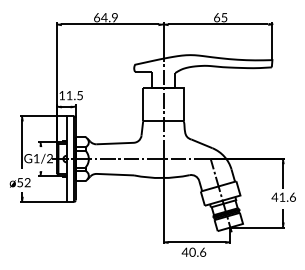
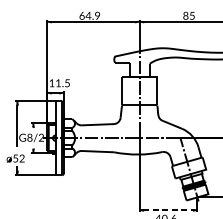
text: (216, 17) -> (185, 15), 65 -> 85
text: (36, 158) -> (29, 137), G1/2 -> G8/2
line: (197, 242) -> (169, 210), solid -> dashed

